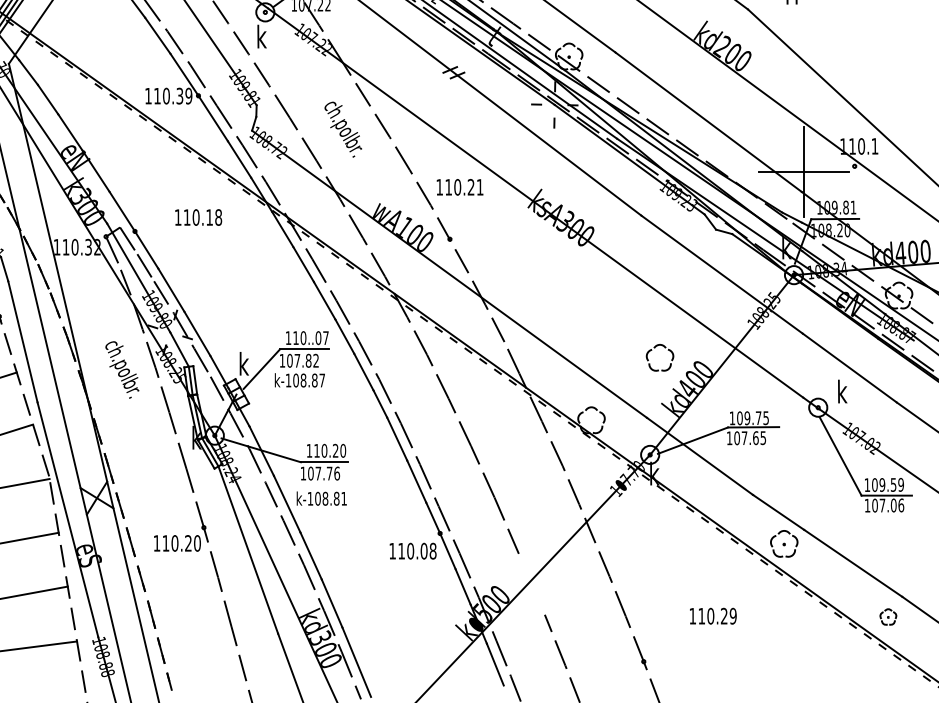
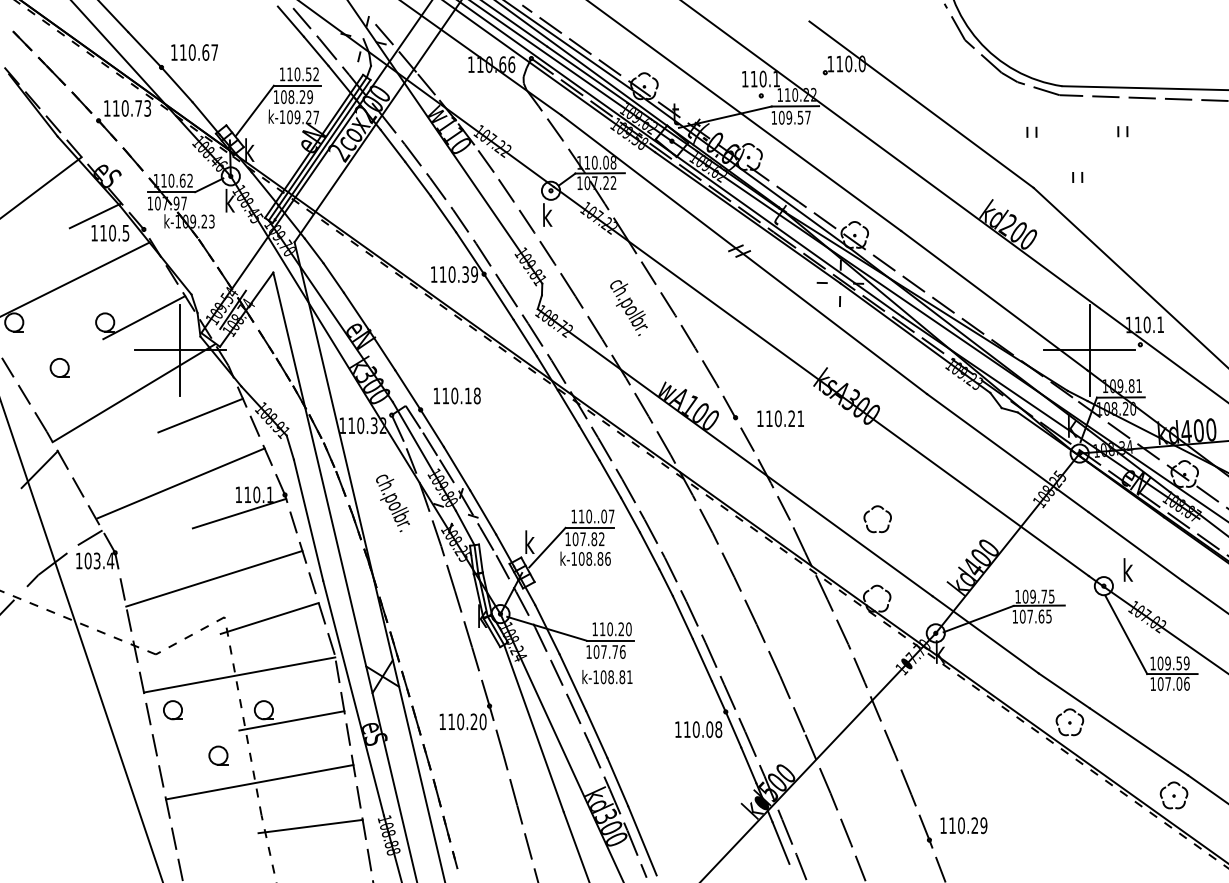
text: (459, 187) -> (780, 418), moved
text: (198, 217) -> (457, 395), moved
part: (651, 351) -> (869, 512), moved
text: (121, 370) -> (392, 503), moved
text: (321, 380) -> (607, 558), k-108.87 -> k-108.86
line: (531, 584) -> (817, 762), added
text: (712, 616) -> (963, 825), moved
part: (887, 617) -> (1173, 795), size x1.67

